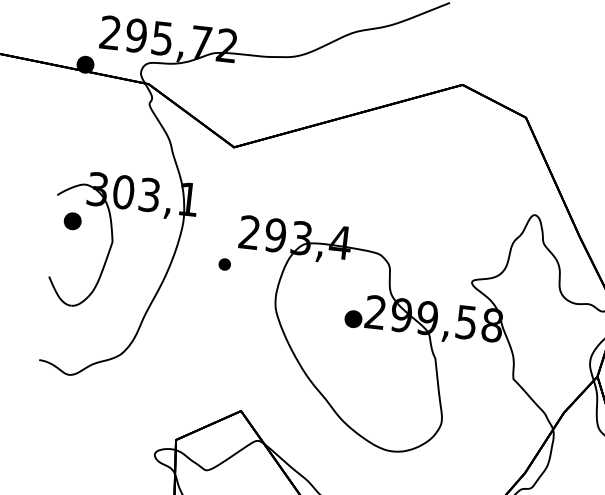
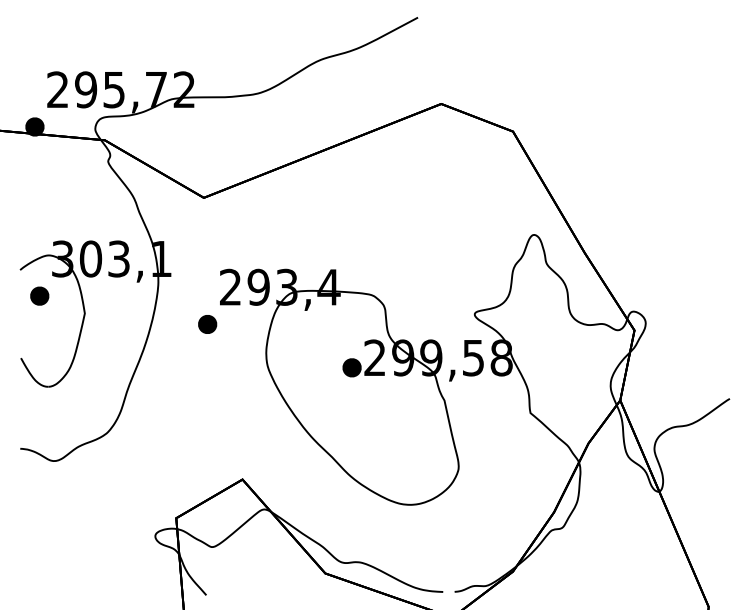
part: (224, 264) -> (207, 324), size x1.43

